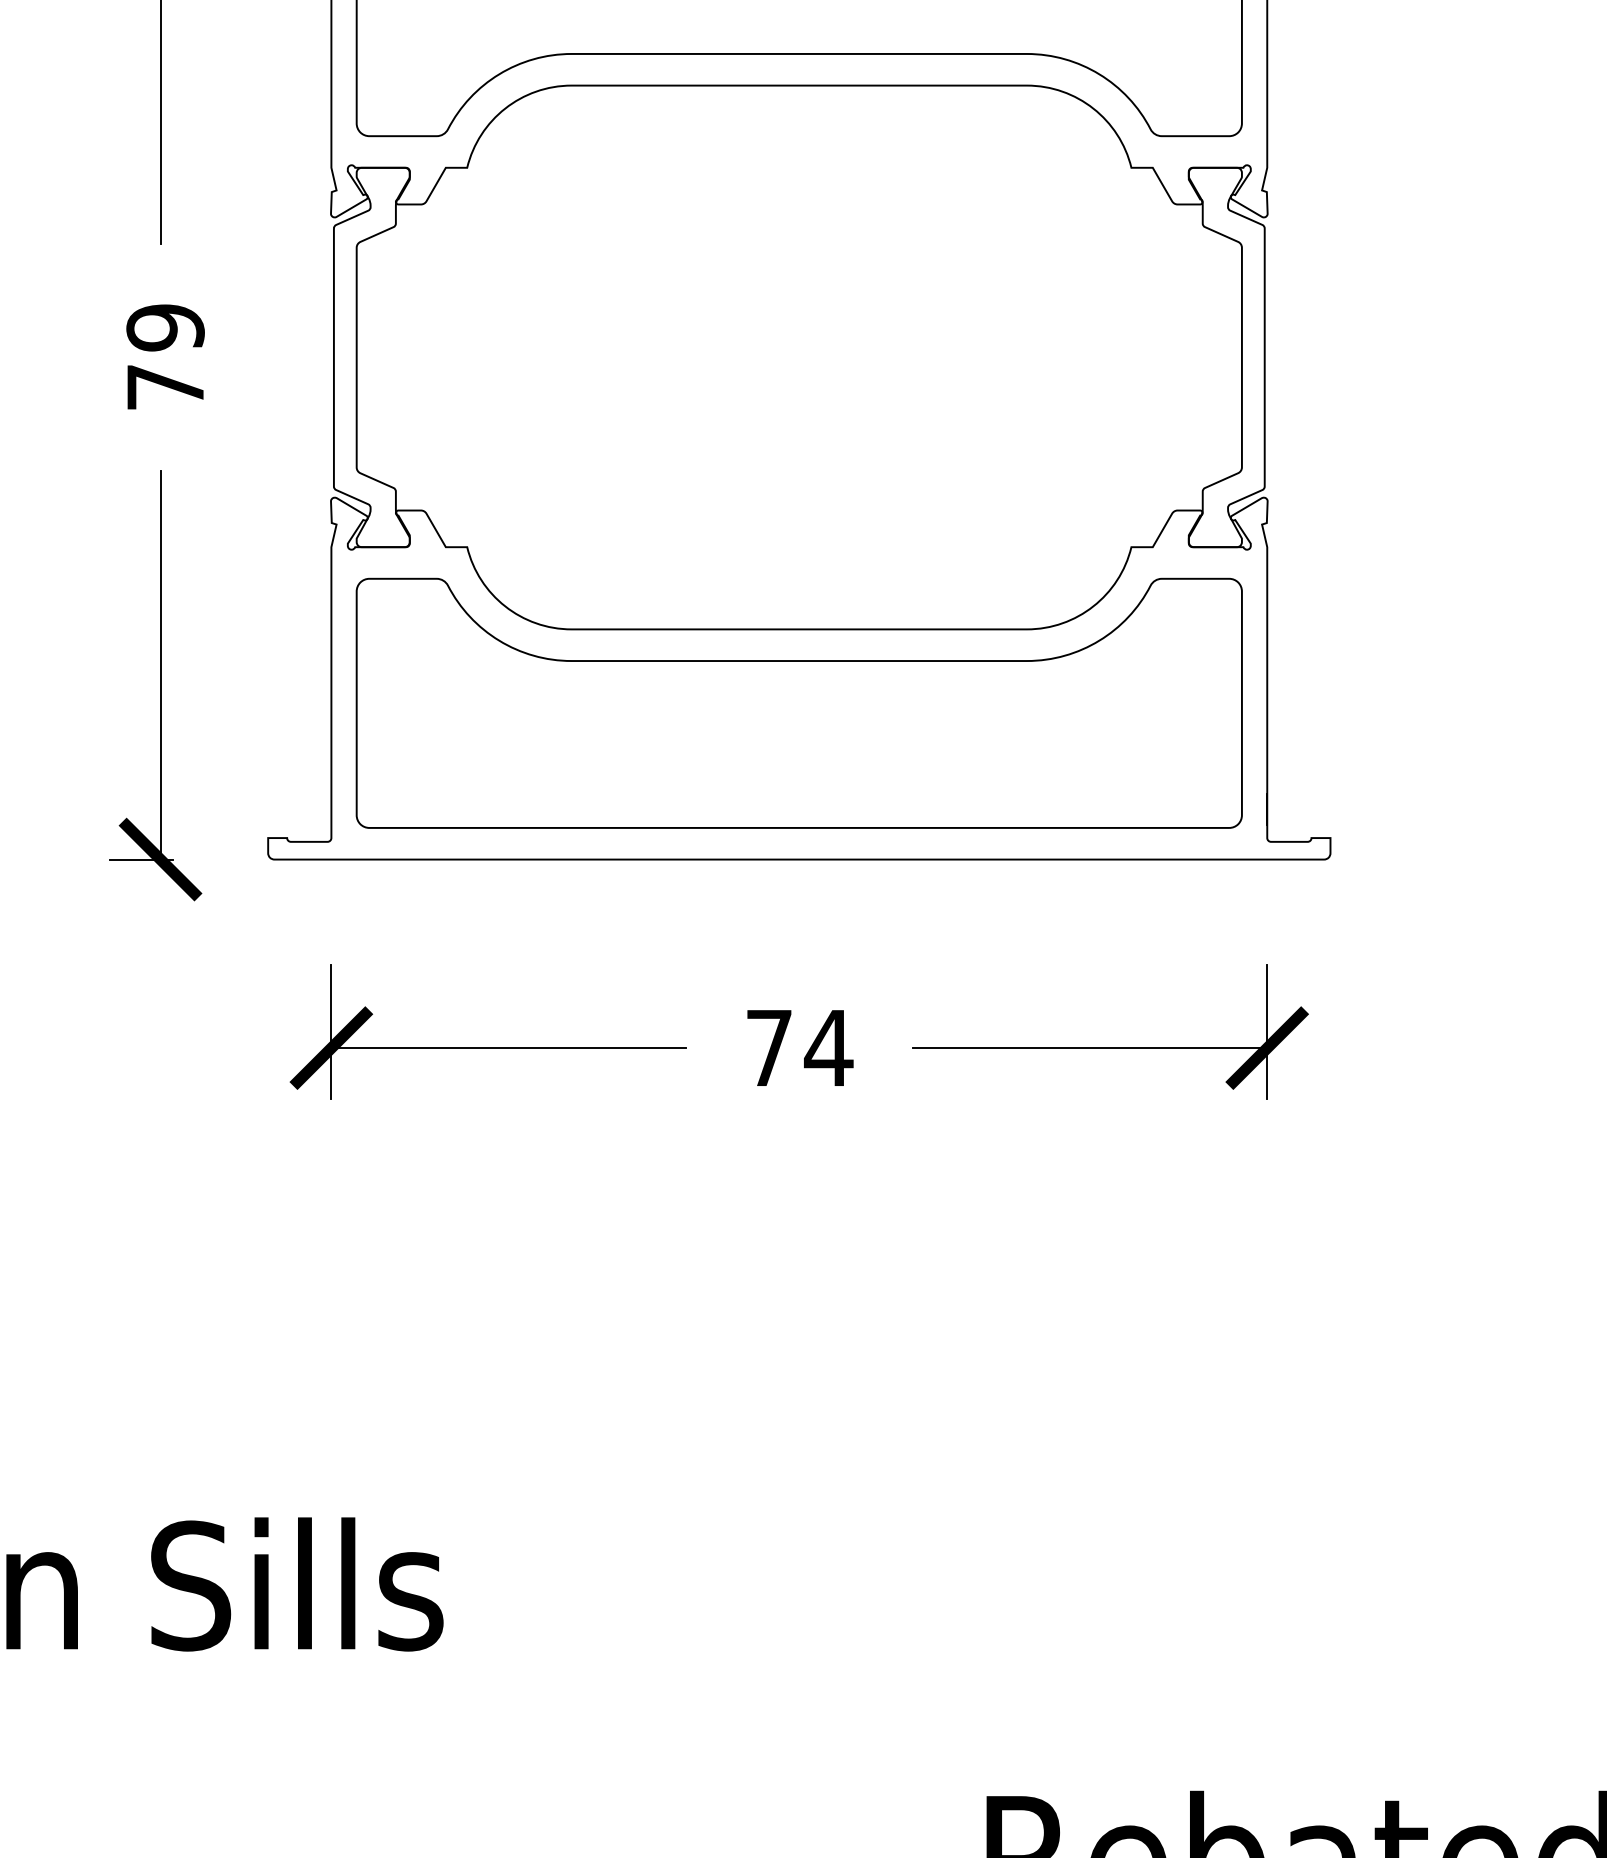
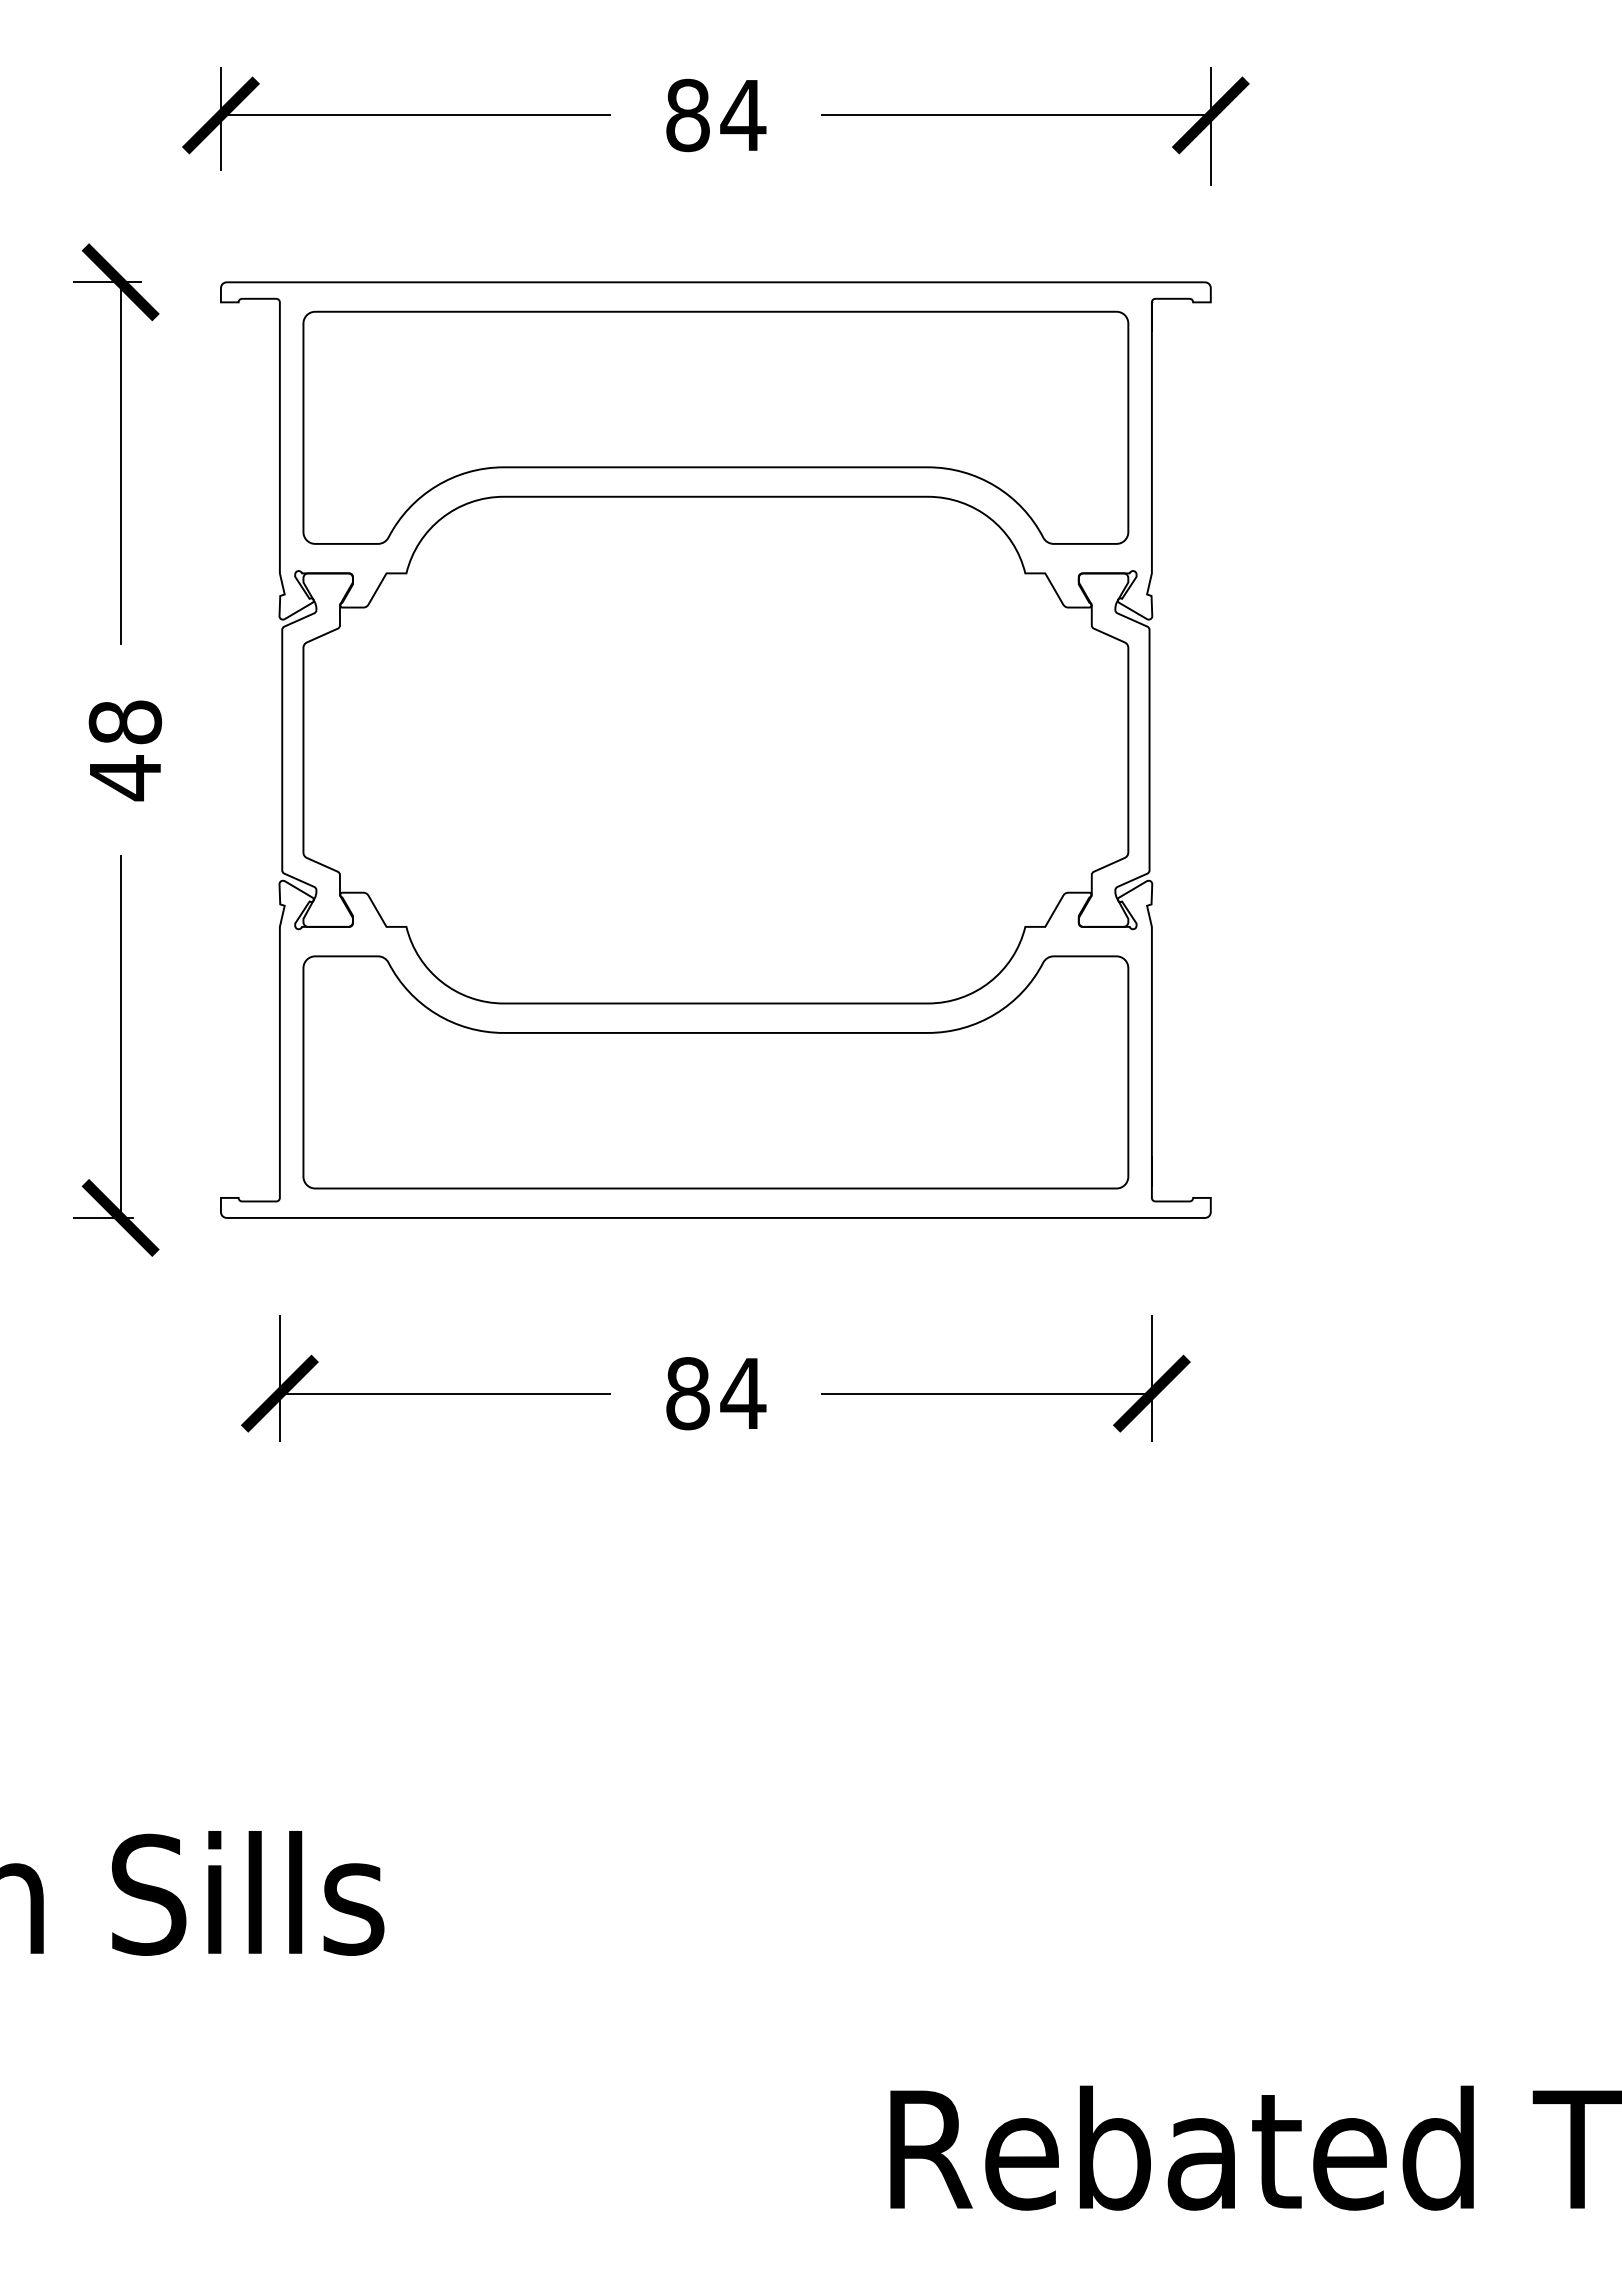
text: (165, 357) -> (125, 750), 79 -> 48
text: (768, 1047) -> (687, 1393), 74 -> 84

